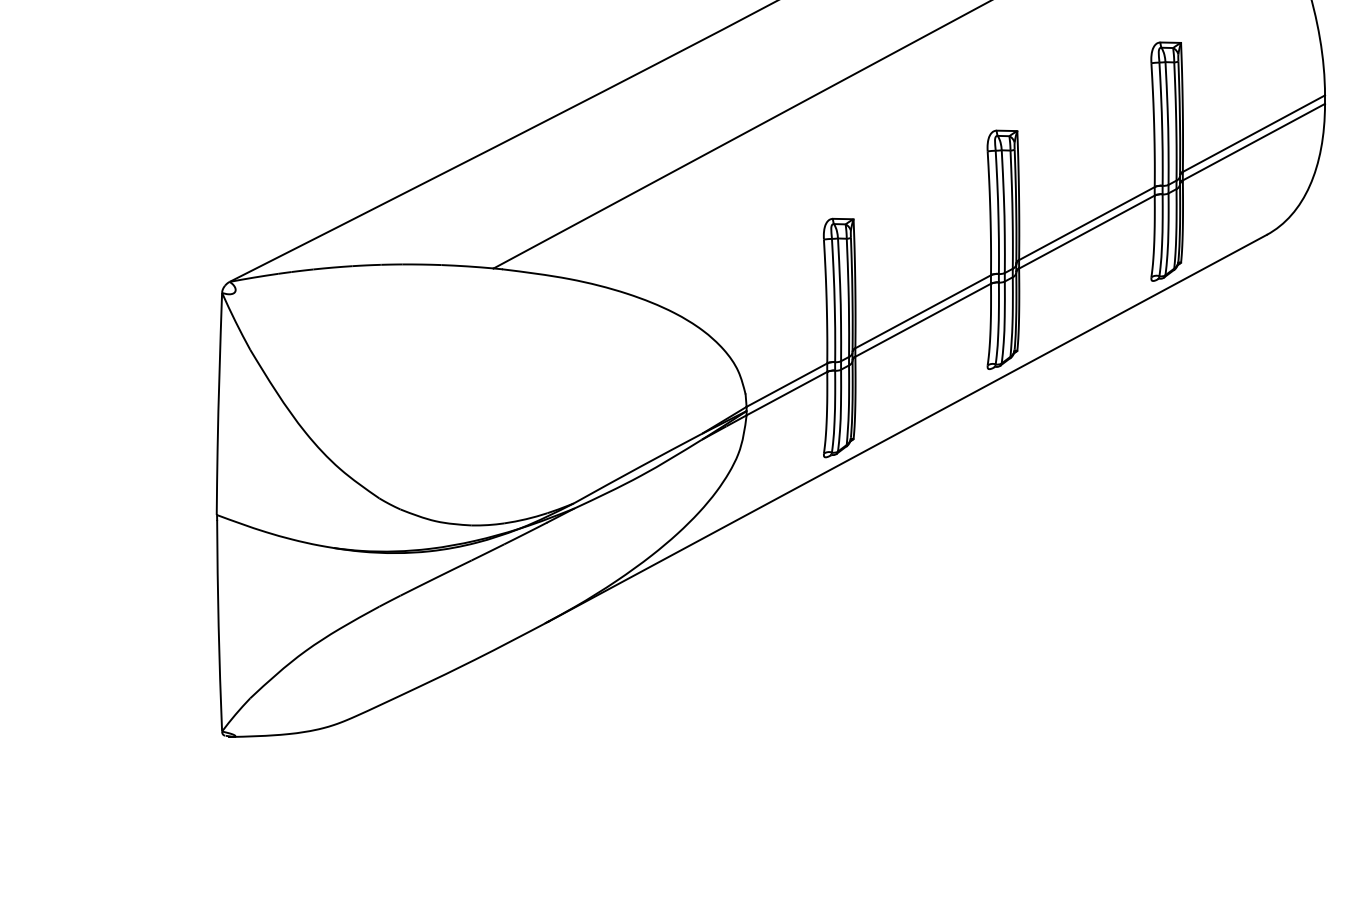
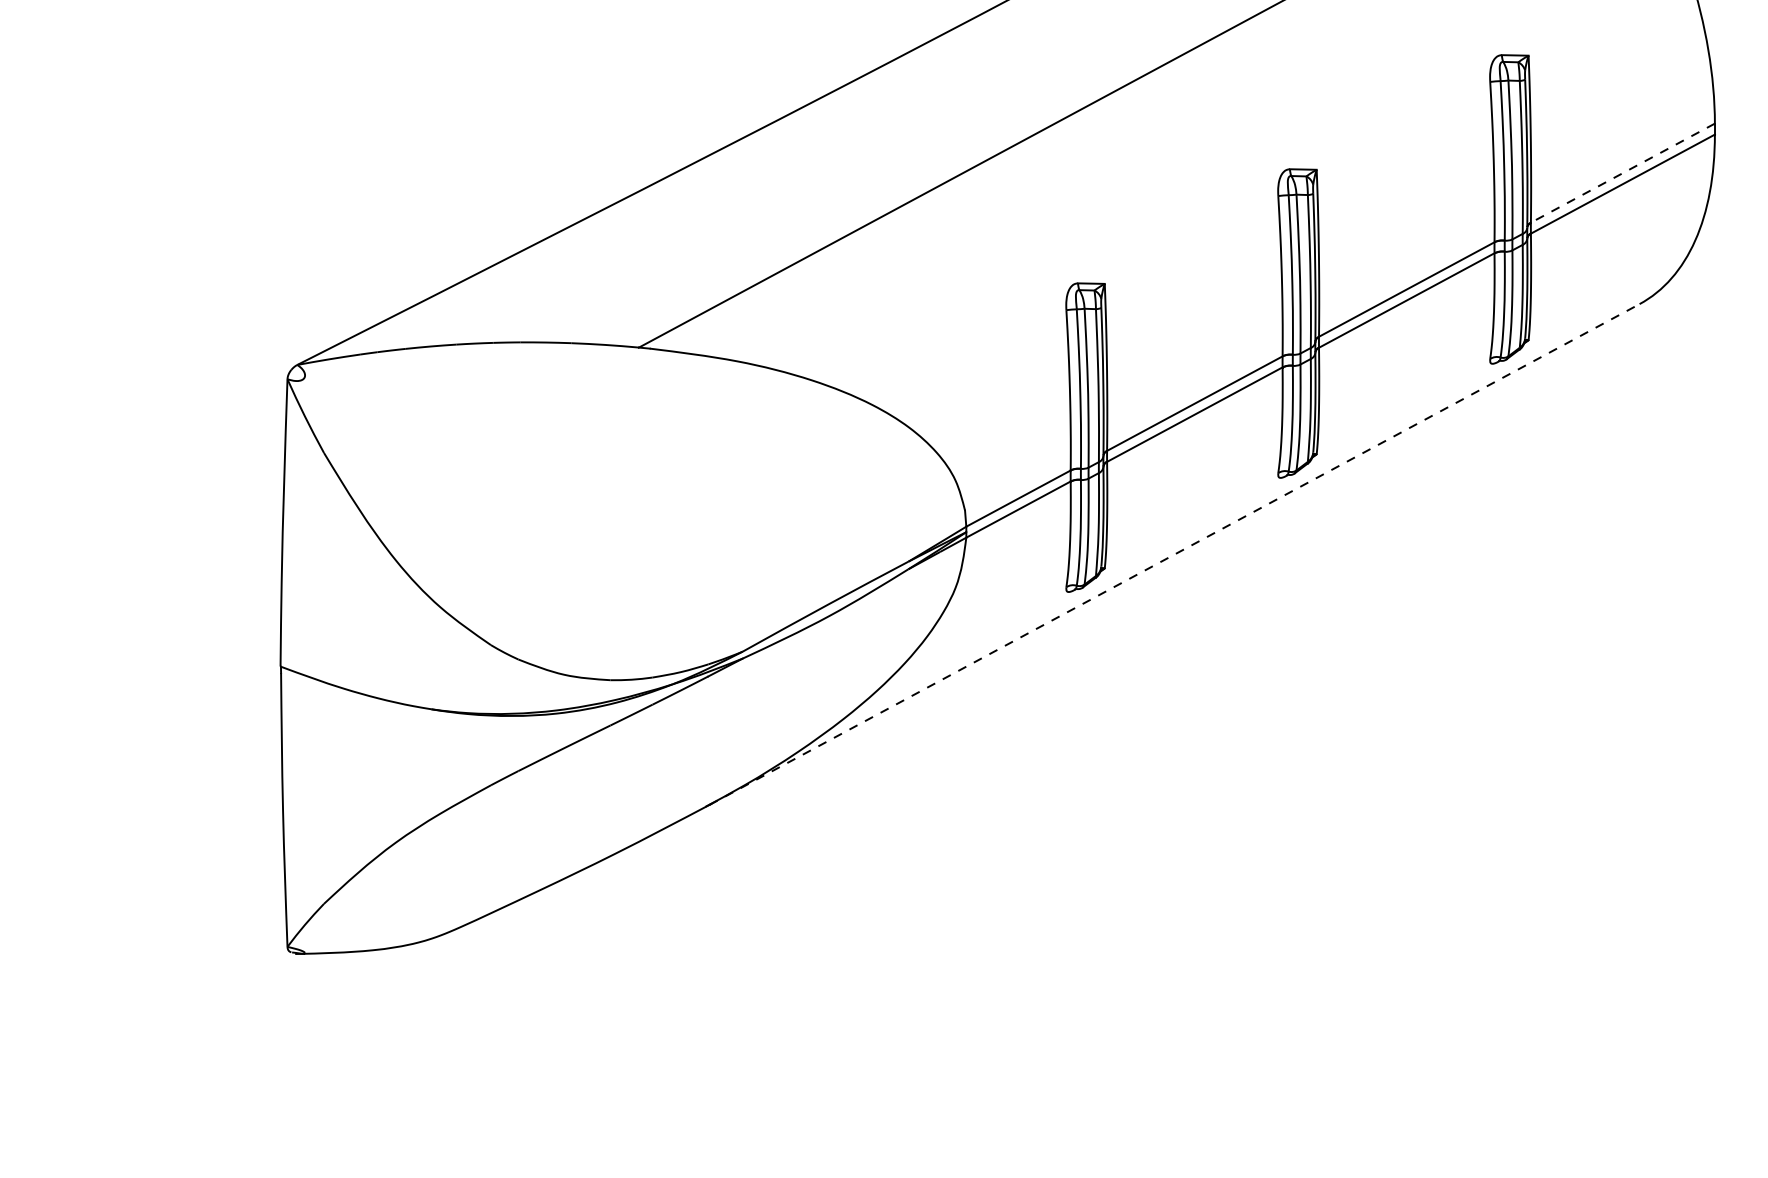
line: (1253, 133) -> (1622, 172), solid -> dashed
line: (907, 428) -> (1174, 554), solid -> dashed

